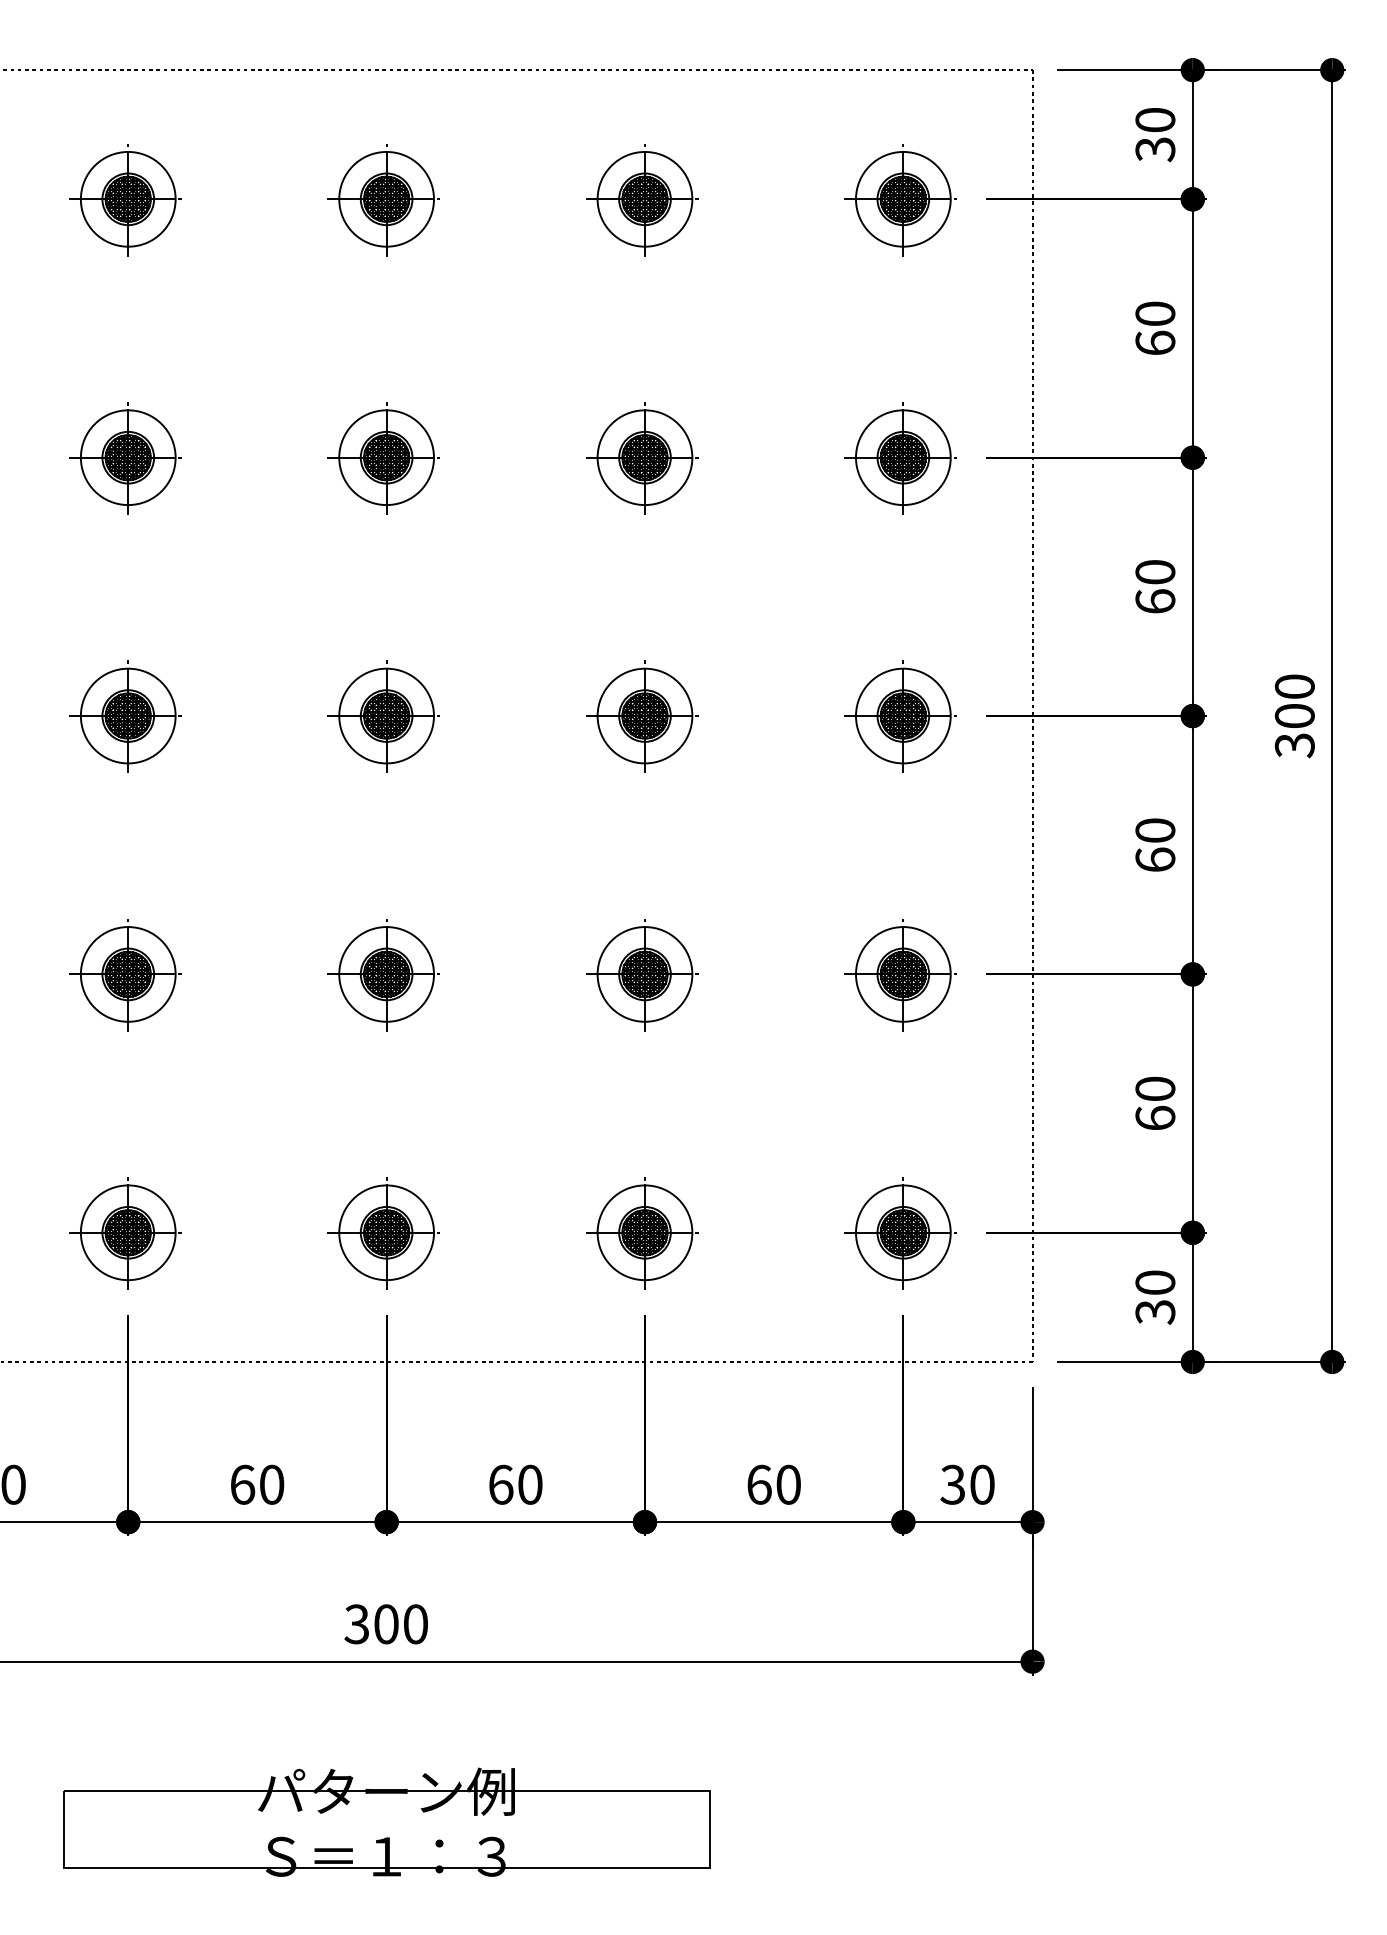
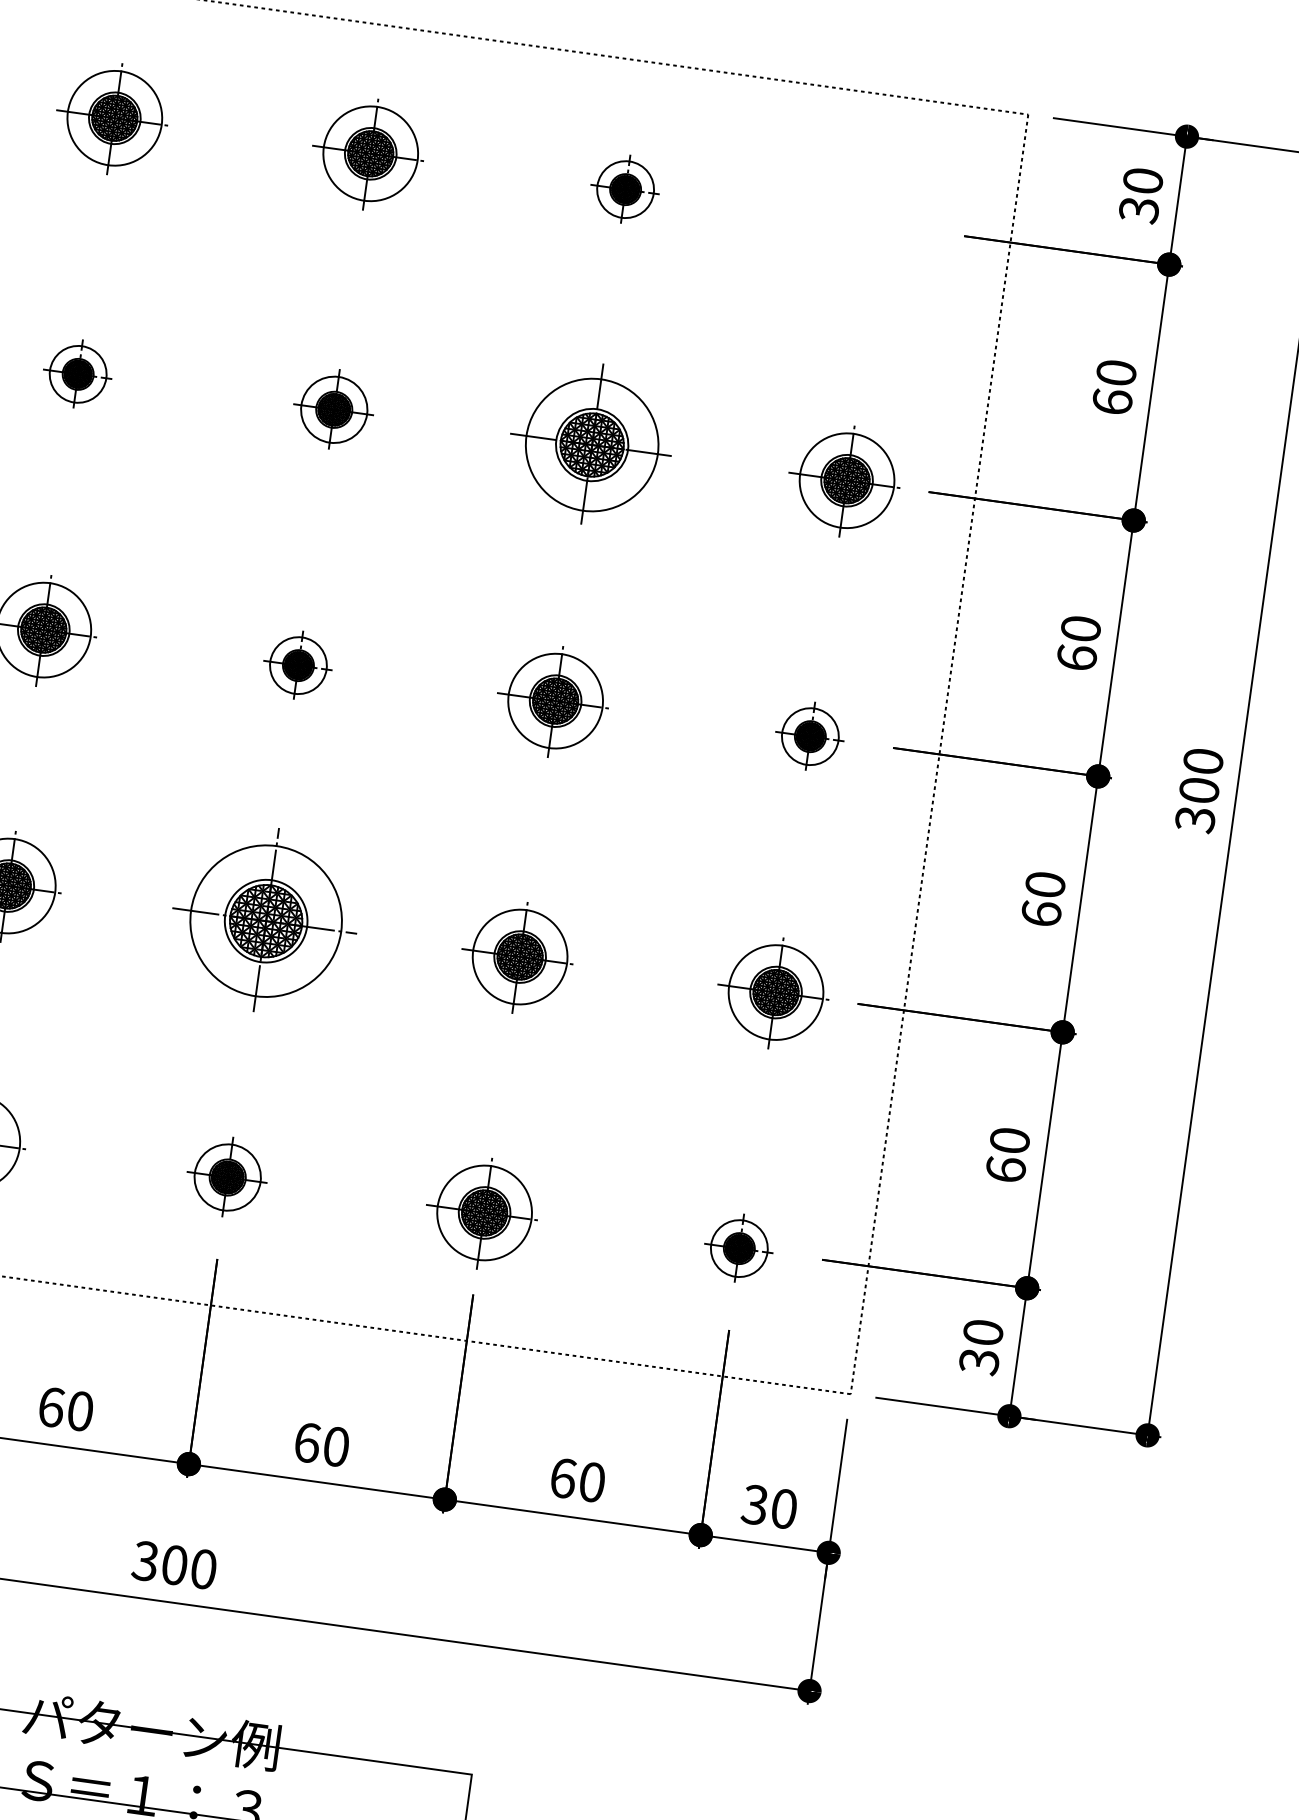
part: (642, 200) -> (624, 190), size x0.6
part: (900, 200) -> (879, 225), removed
part: (125, 458) -> (76, 374), size x0.6
part: (383, 458) -> (332, 410), size x0.7
part: (642, 458) -> (588, 445), size x1.4
part: (383, 716) -> (296, 665), size x0.6
part: (900, 716) -> (808, 736), size x0.6
part: (383, 975) -> (260, 922), size x1.6
part: (383, 1233) -> (225, 1177), size x0.7
part: (900, 1233) -> (737, 1248), size x0.6

